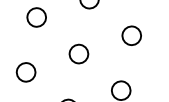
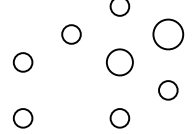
circle: (131, 35) -> (168, 34), size x1.6
circle: (78, 54) -> (119, 62), size x1.4
circle: (26, 72) -> (71, 90), removed

